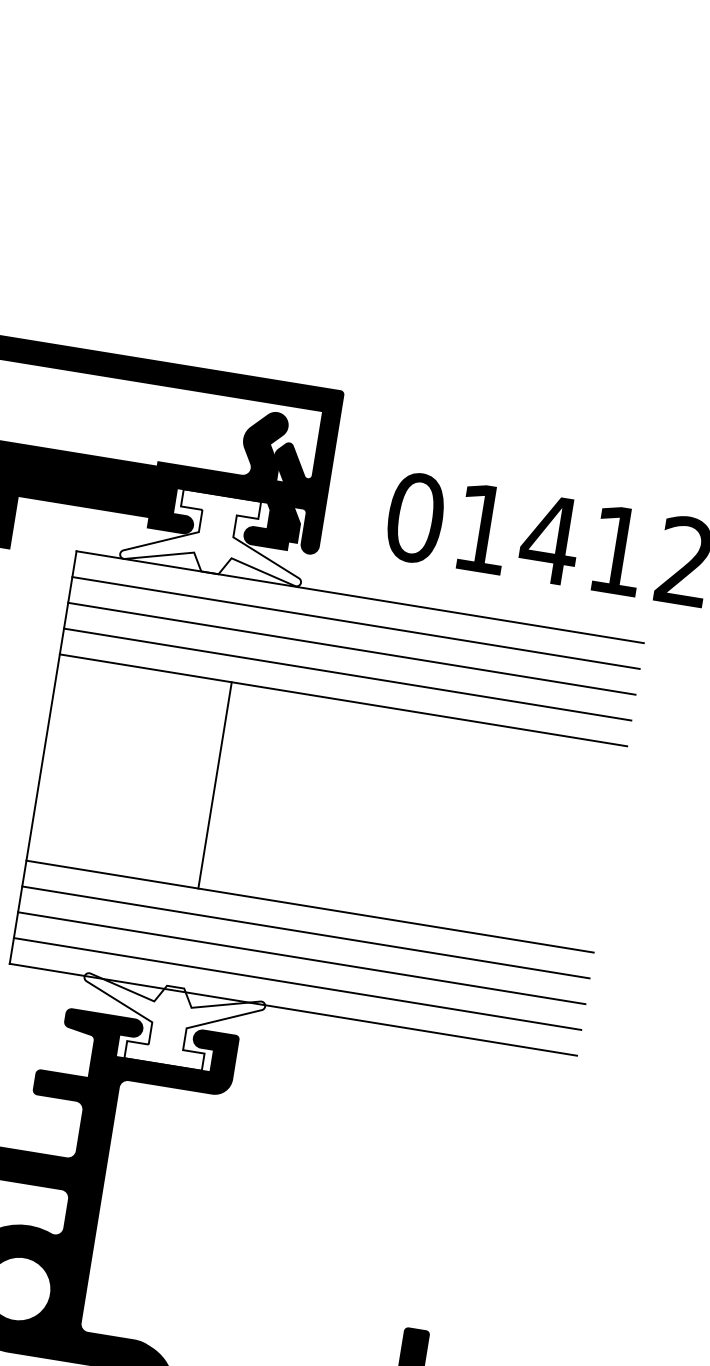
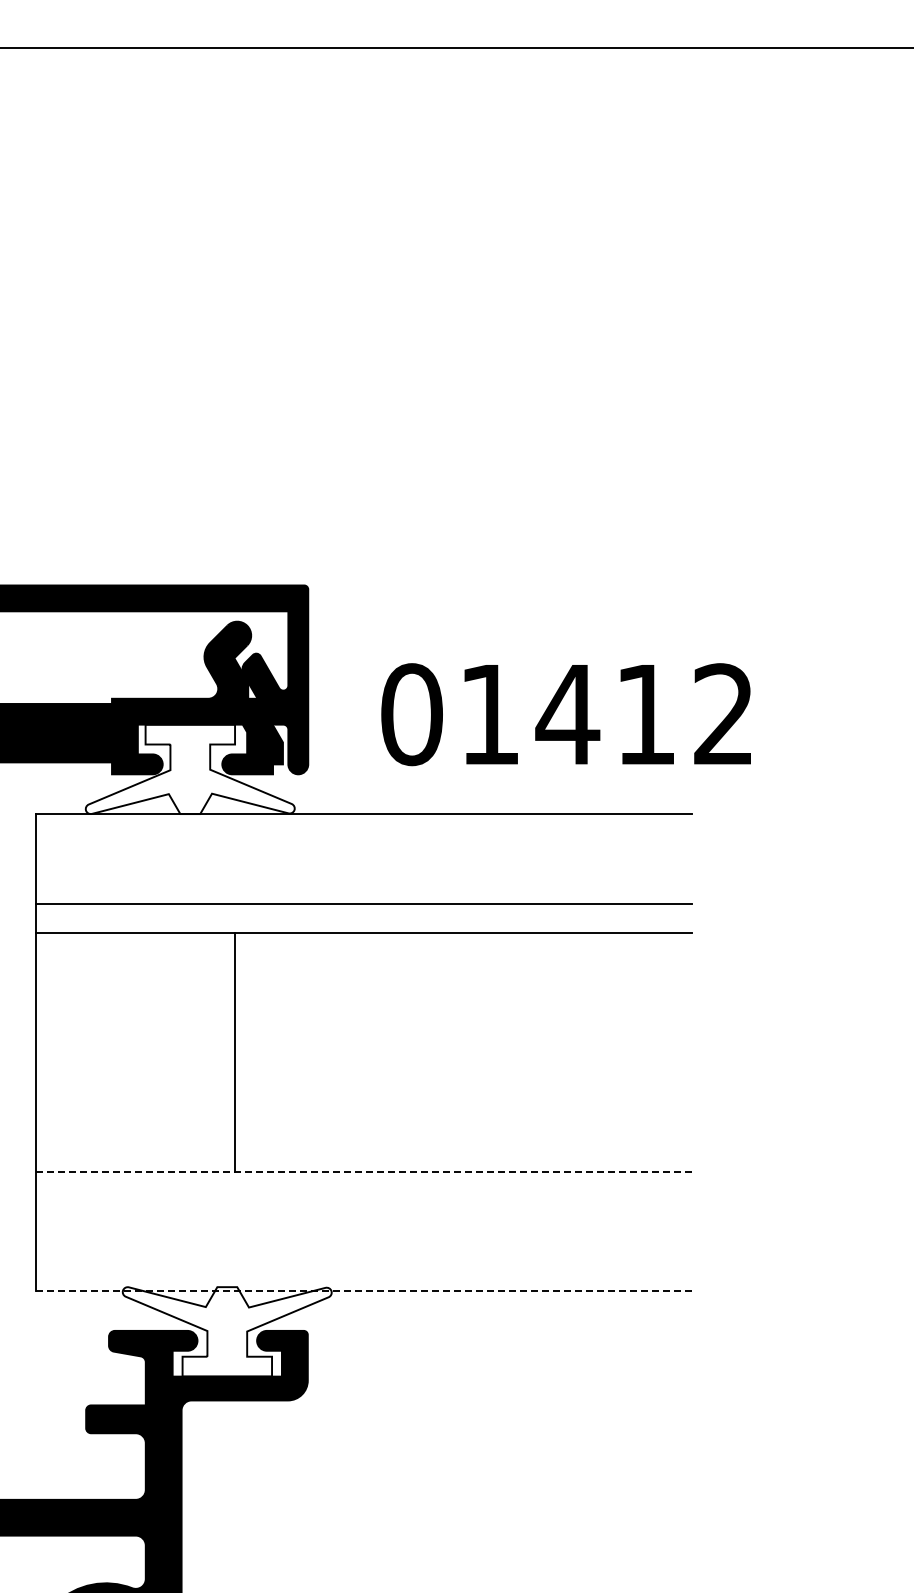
line: (356, 622) -> (364, 843), removed
line: (352, 648) -> (364, 873), removed
line: (310, 906) -> (364, 1171), solid -> dashed
line: (306, 932) -> (364, 1201), removed
line: (302, 958) -> (364, 1231), removed
line: (297, 984) -> (364, 1261), removed
line: (293, 1010) -> (364, 1291), solid -> dashed

